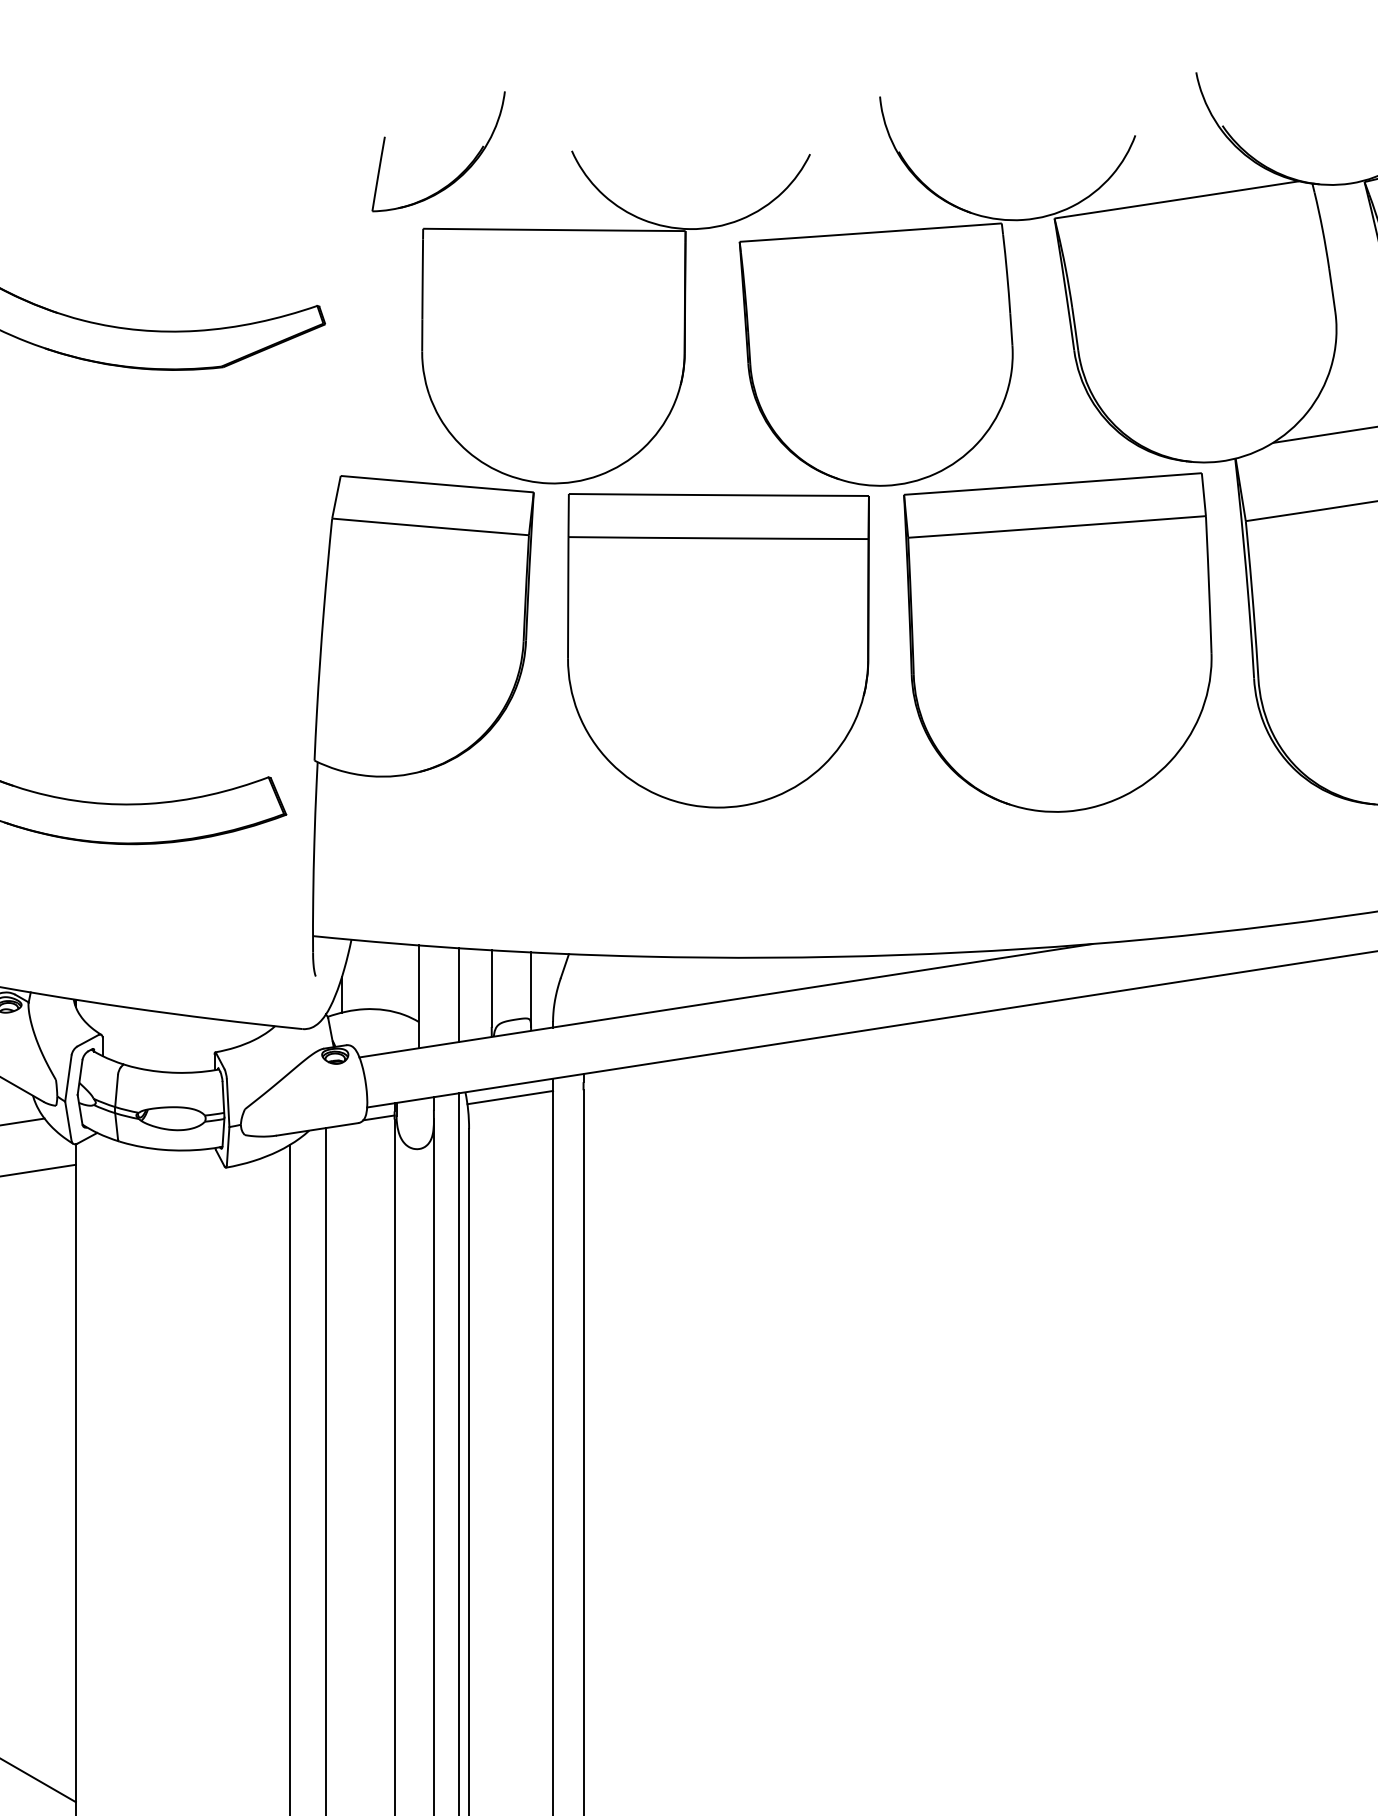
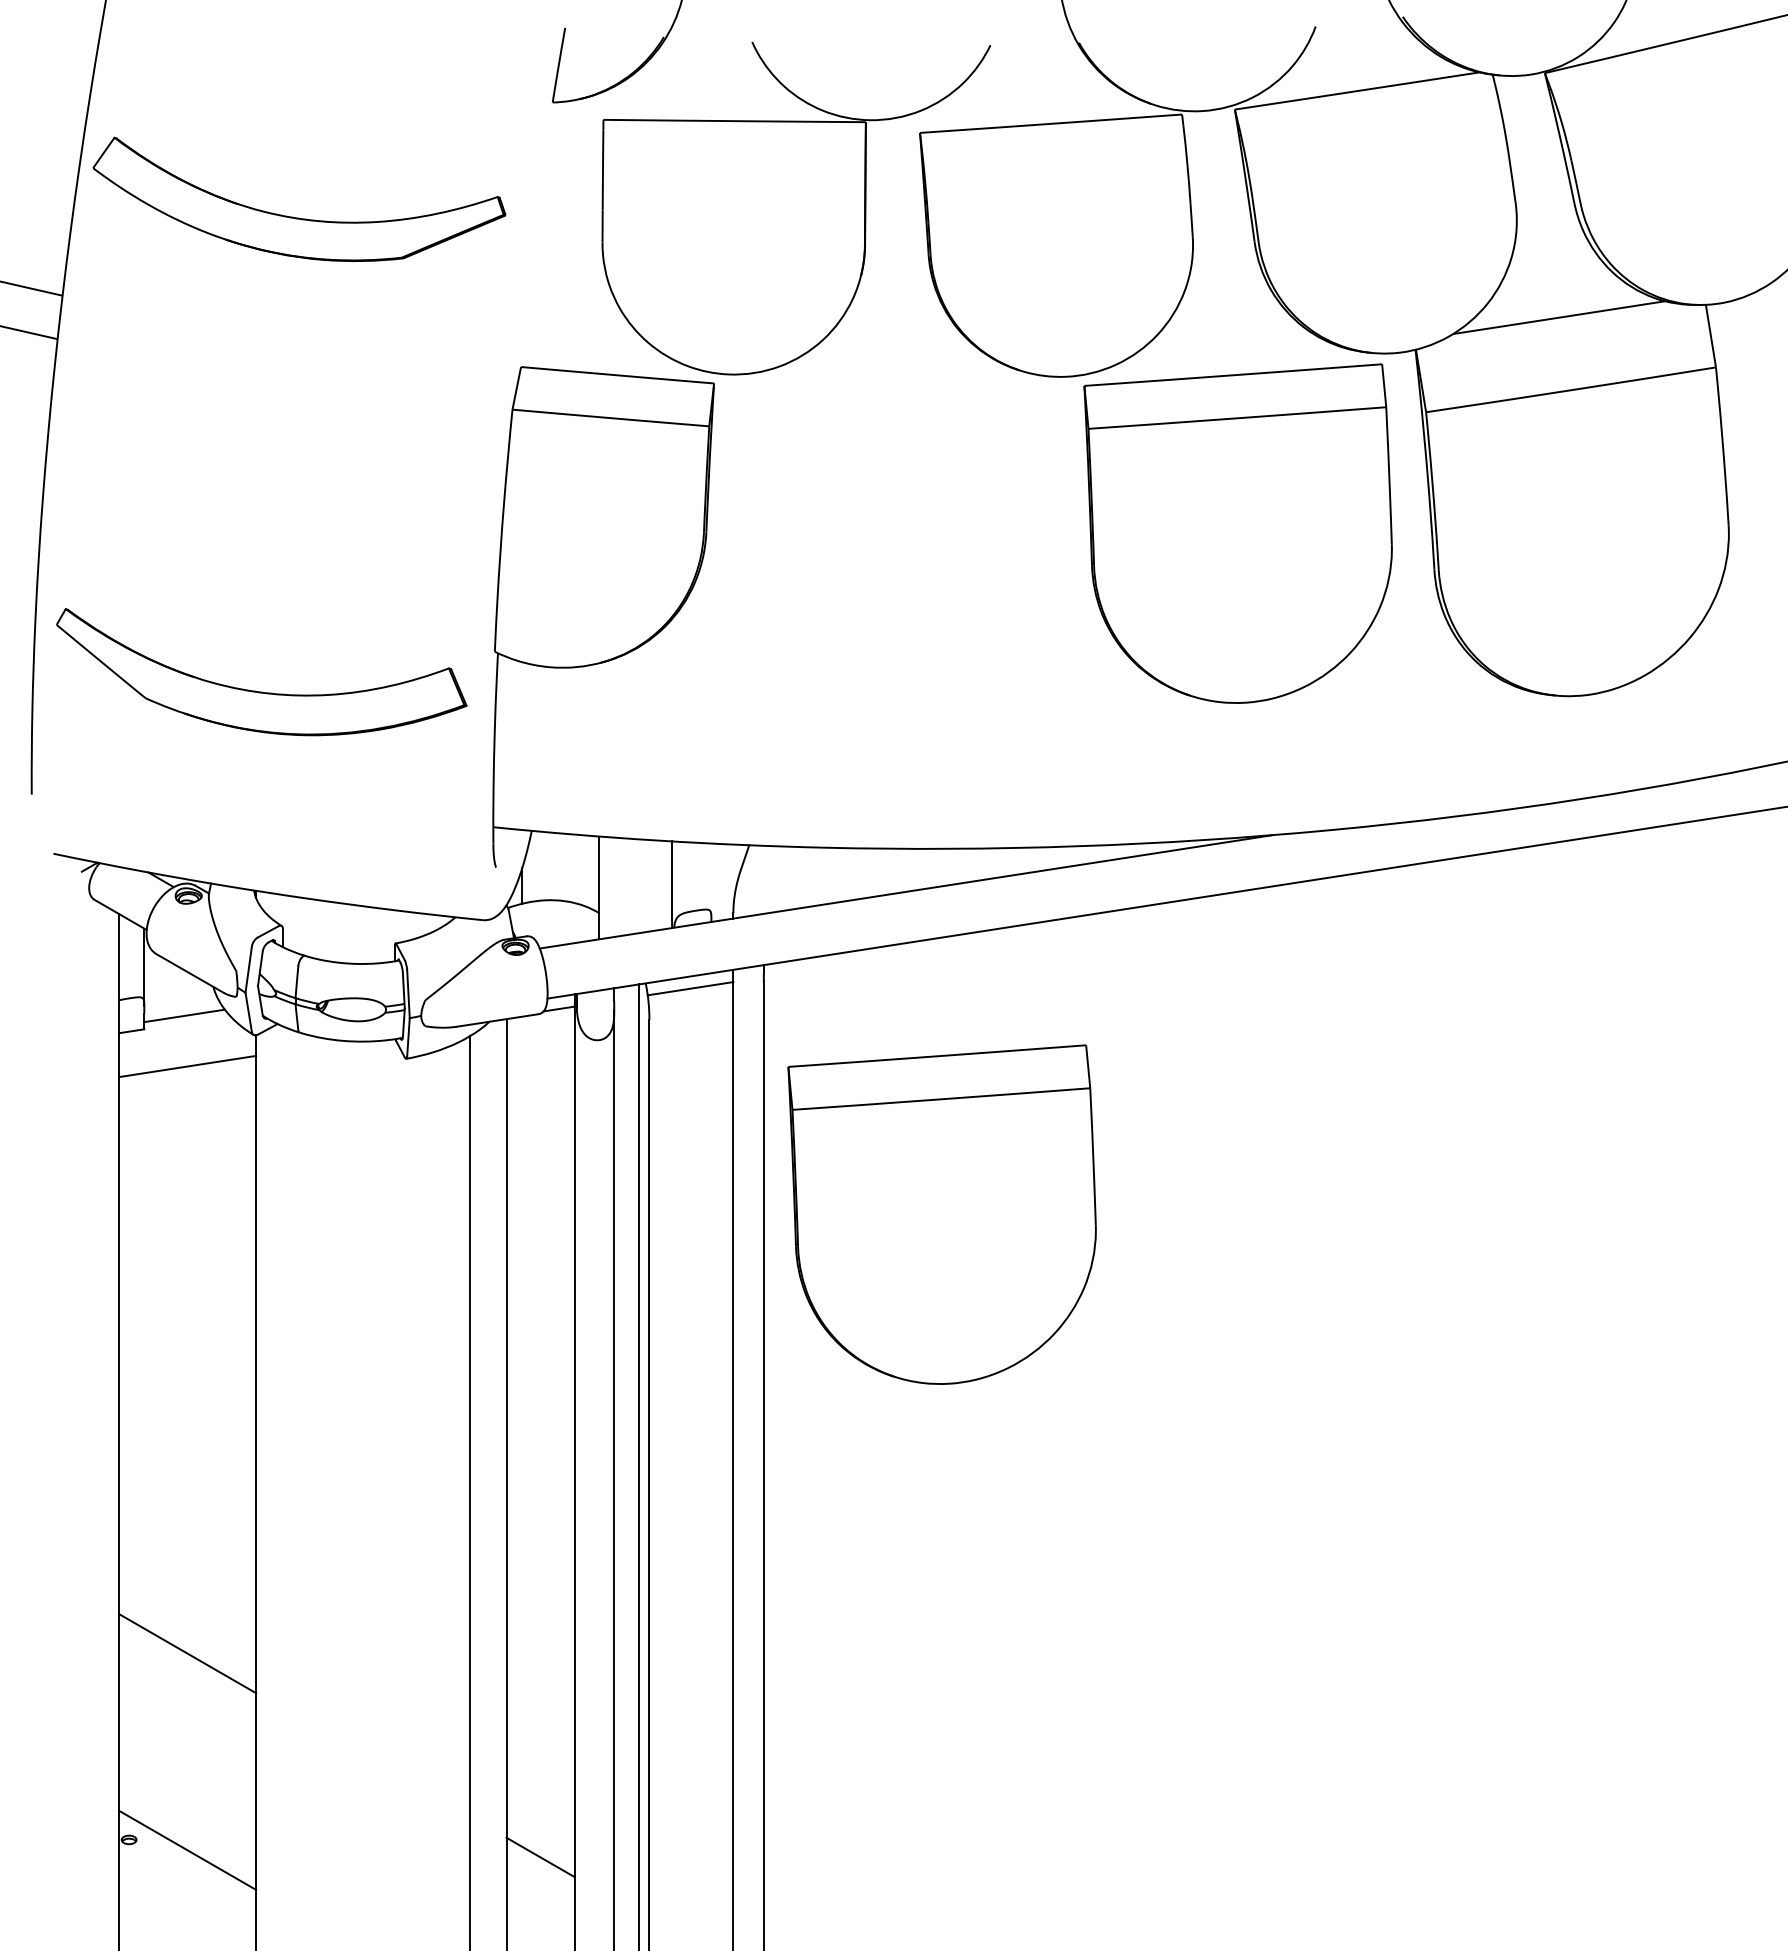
part: (718, 650) -> (898, 541), removed
line: (531, 989) -> (711, 880), removed
line: (459, 995) -> (639, 886), removed
part: (761, 1323) -> (941, 1214), added

